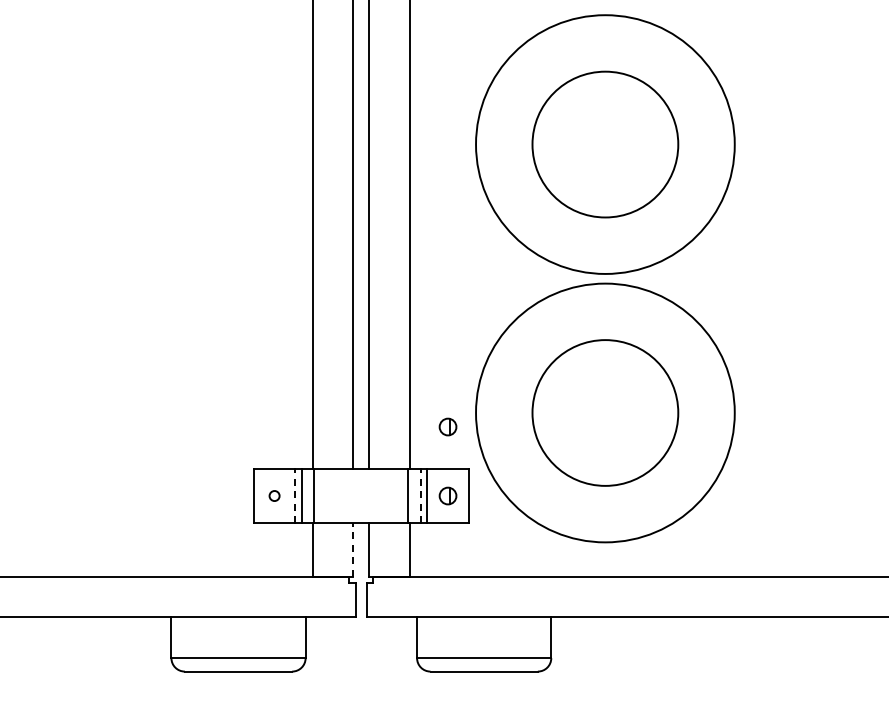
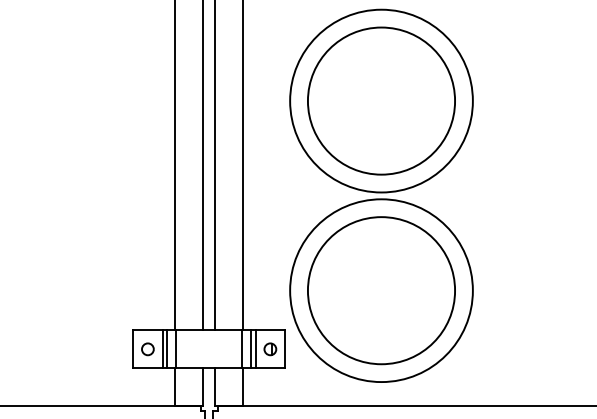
circle: (605, 144) -> (381, 101), size x1.43
circle: (605, 412) -> (381, 290), size x1.43
part: (447, 426) -> (269, 300), removed
circle: (274, 495) -> (147, 348), size x1.67
line: (295, 496) -> (162, 349), dashed -> solid
line: (420, 496) -> (250, 349), dashed -> solid
line: (353, 549) -> (203, 387), dashed -> solid

